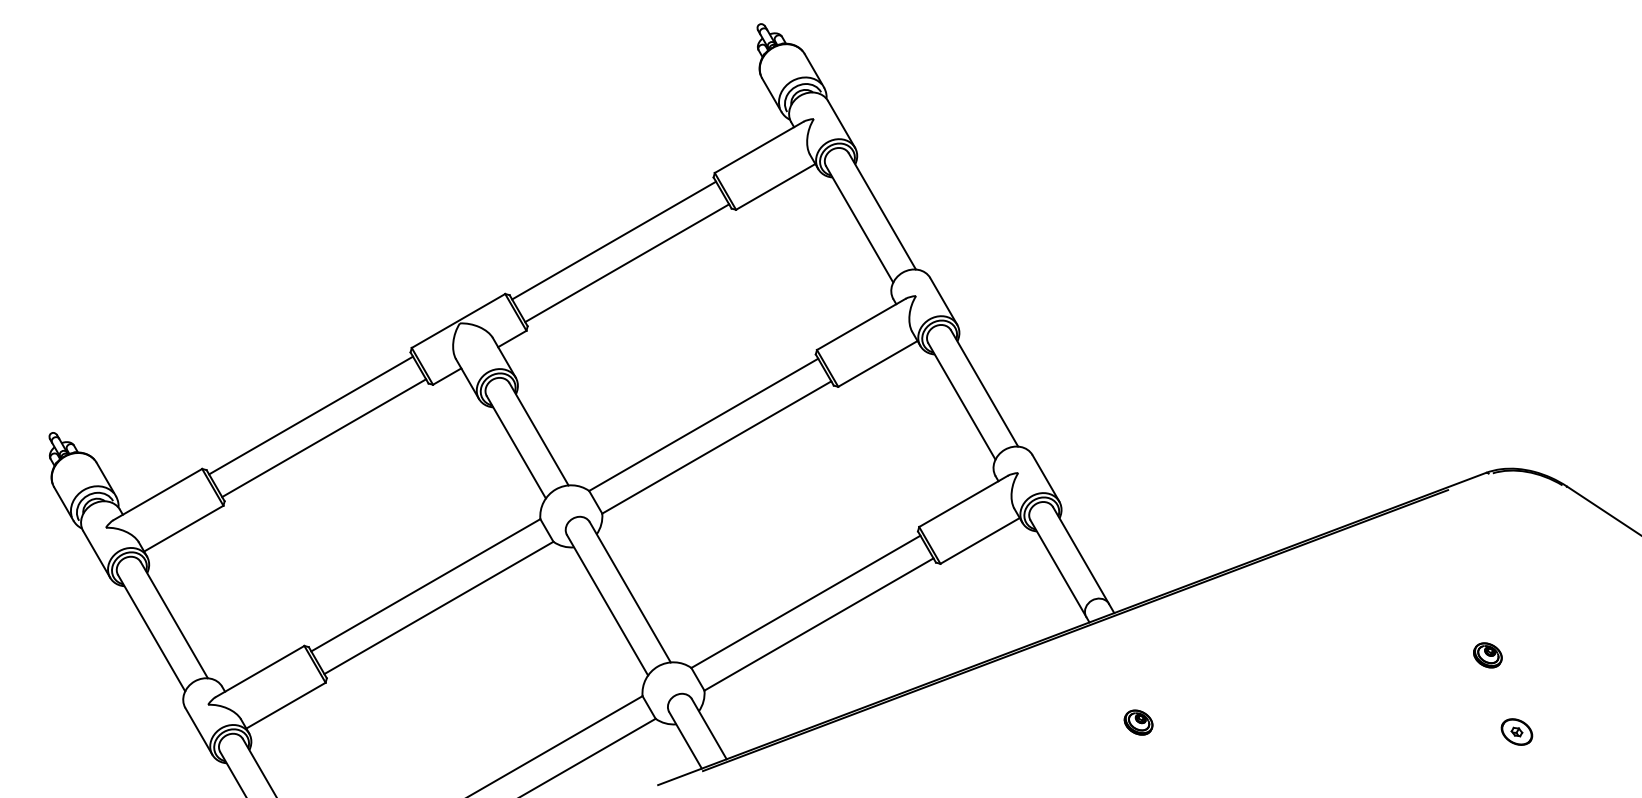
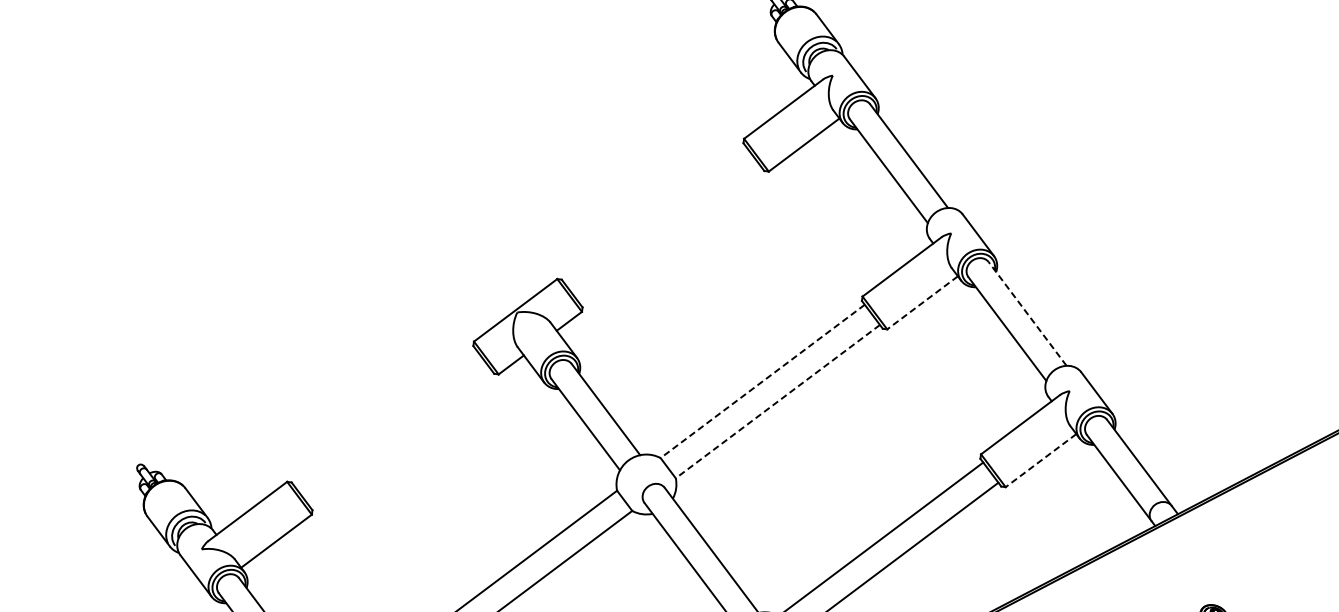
line: (614, 240) -> (655, 215), removed
line: (627, 263) -> (670, 235), removed
line: (877, 363) -> (922, 302), solid -> dashed
line: (984, 387) -> (1027, 313), solid -> dashed
line: (311, 415) -> (385, 417), removed
line: (703, 425) -> (762, 382), solid -> dashed
line: (324, 438) -> (400, 438), removed
line: (716, 447) -> (777, 401), solid -> dashed
line: (980, 540) -> (1041, 460), solid -> dashed

